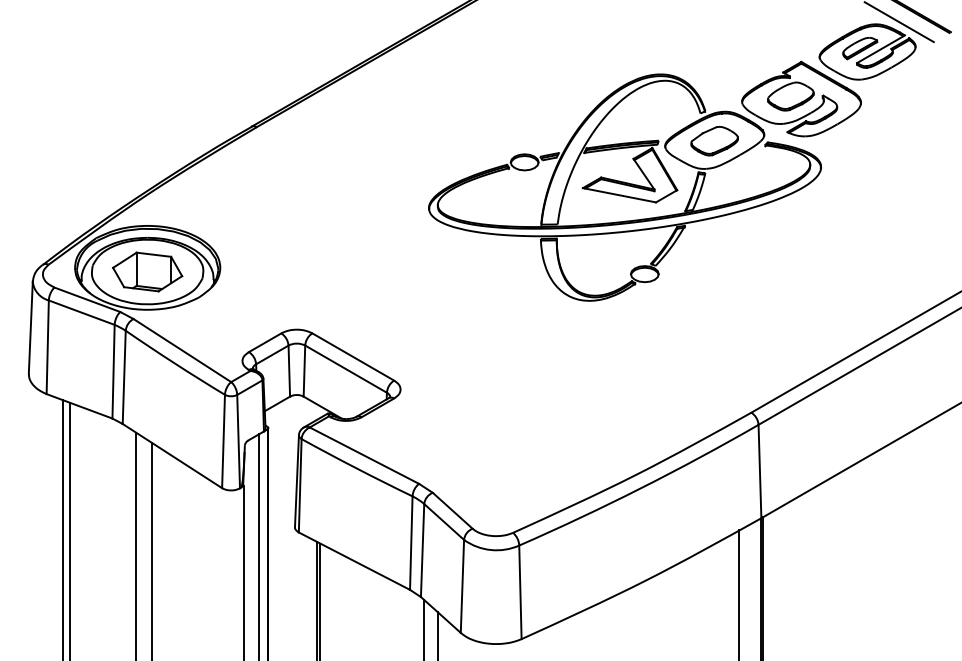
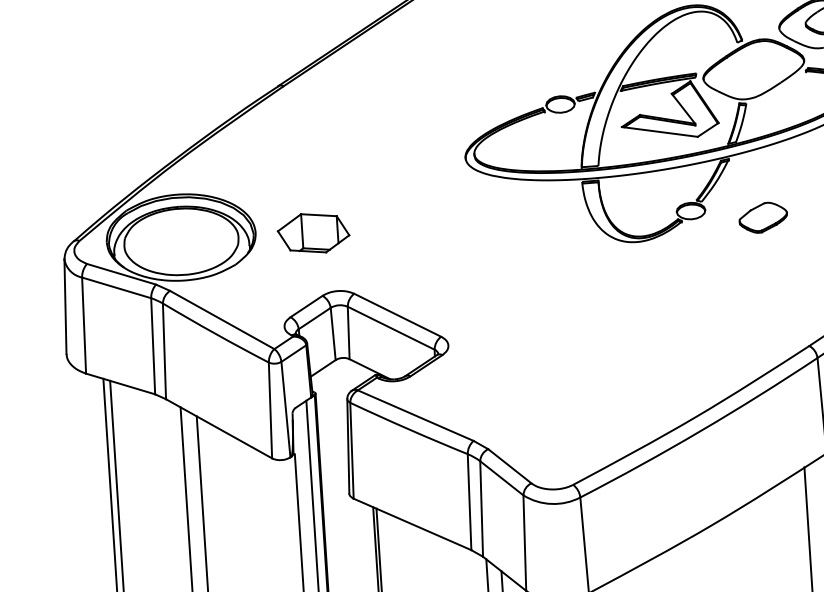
part: (714, 141) -> (763, 218), moved
part: (147, 271) -> (313, 232), moved

